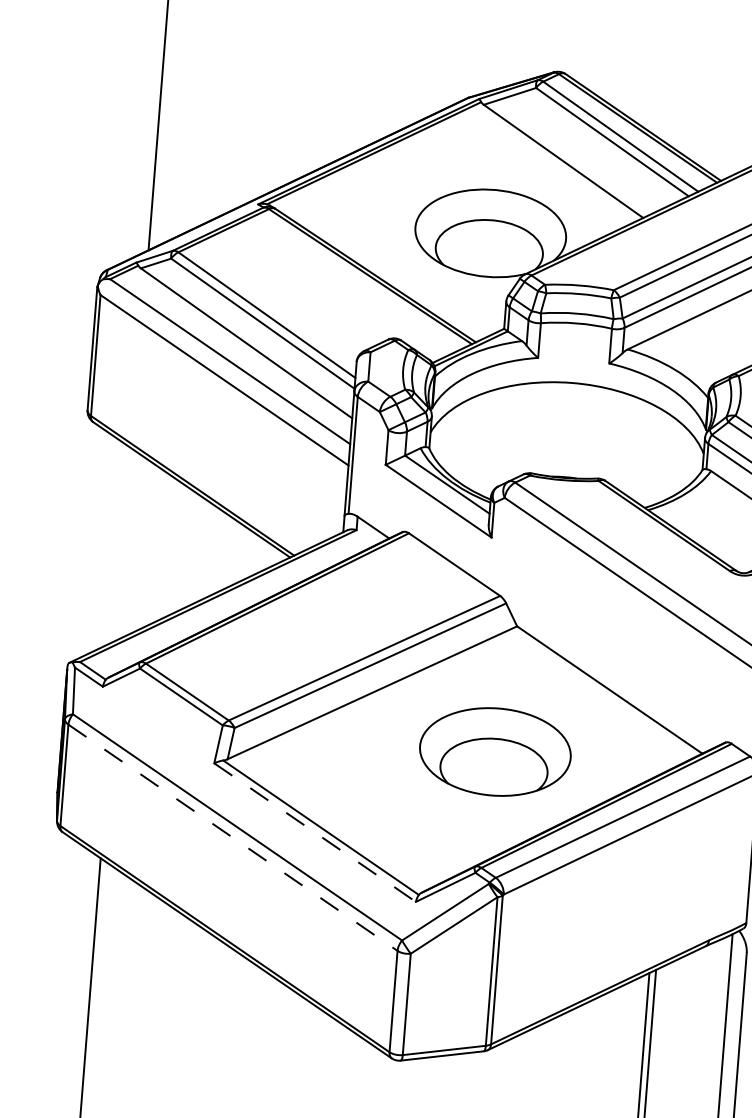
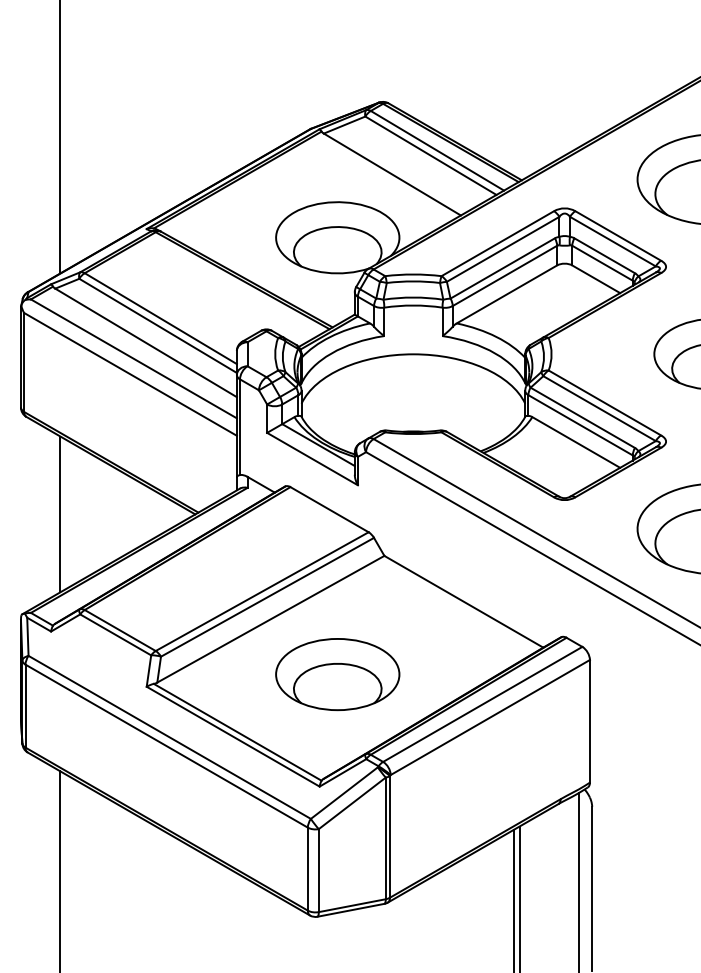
line: (125, 544) -> (60, 514), added
part: (495, 751) -> (337, 674), moved
line: (315, 832) -> (233, 736), dashed -> solid
line: (233, 838) -> (167, 746), dashed -> solid

